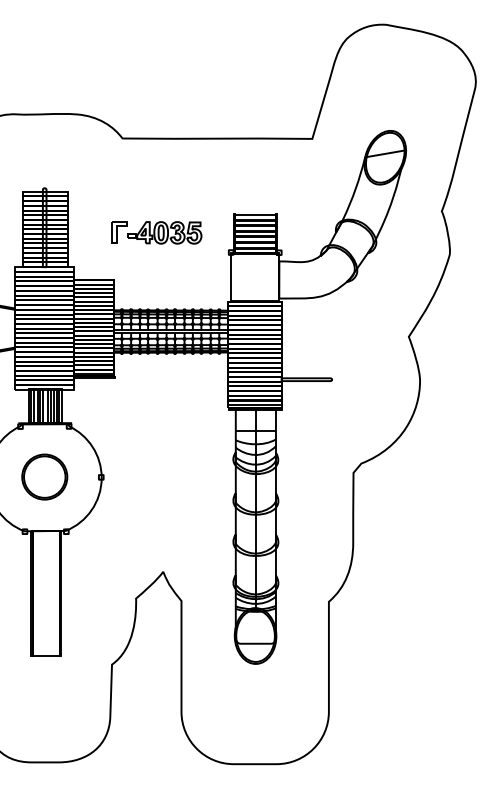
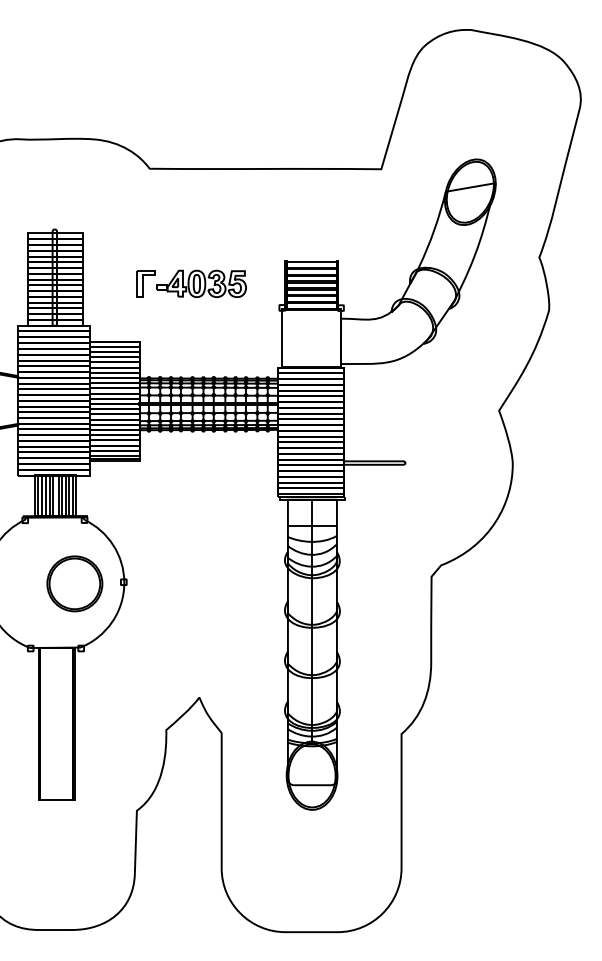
part: (44, 476) -> (74, 583), moved

